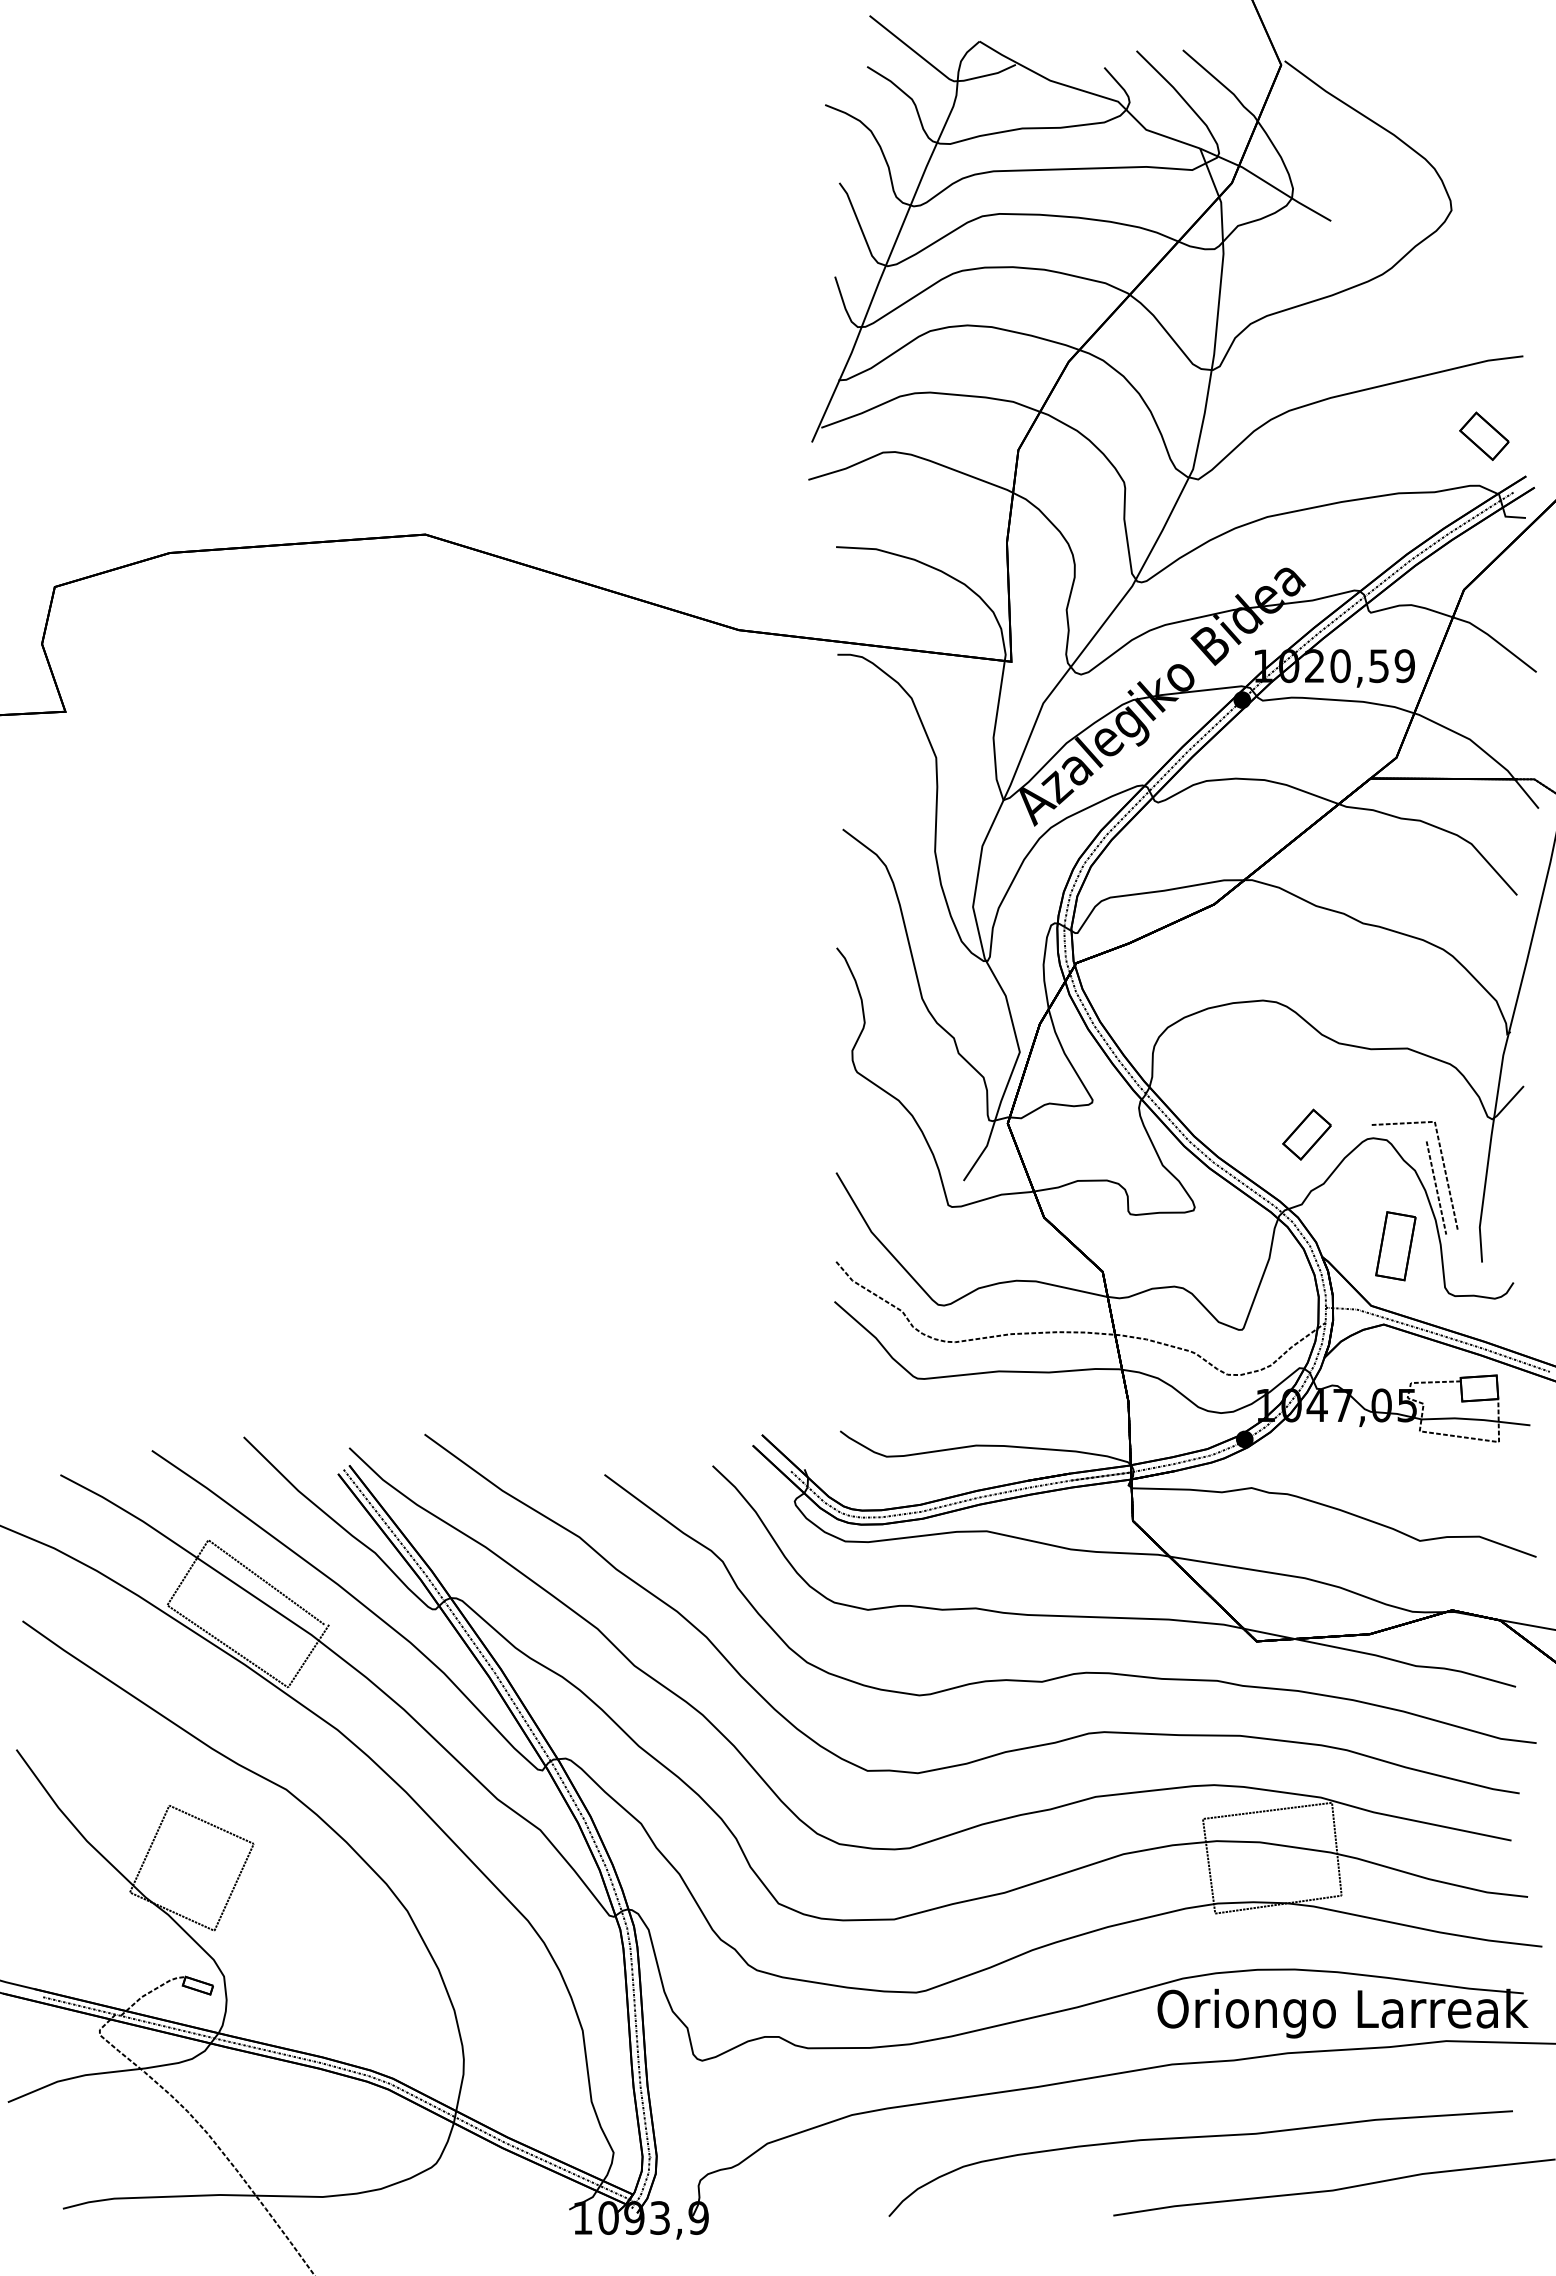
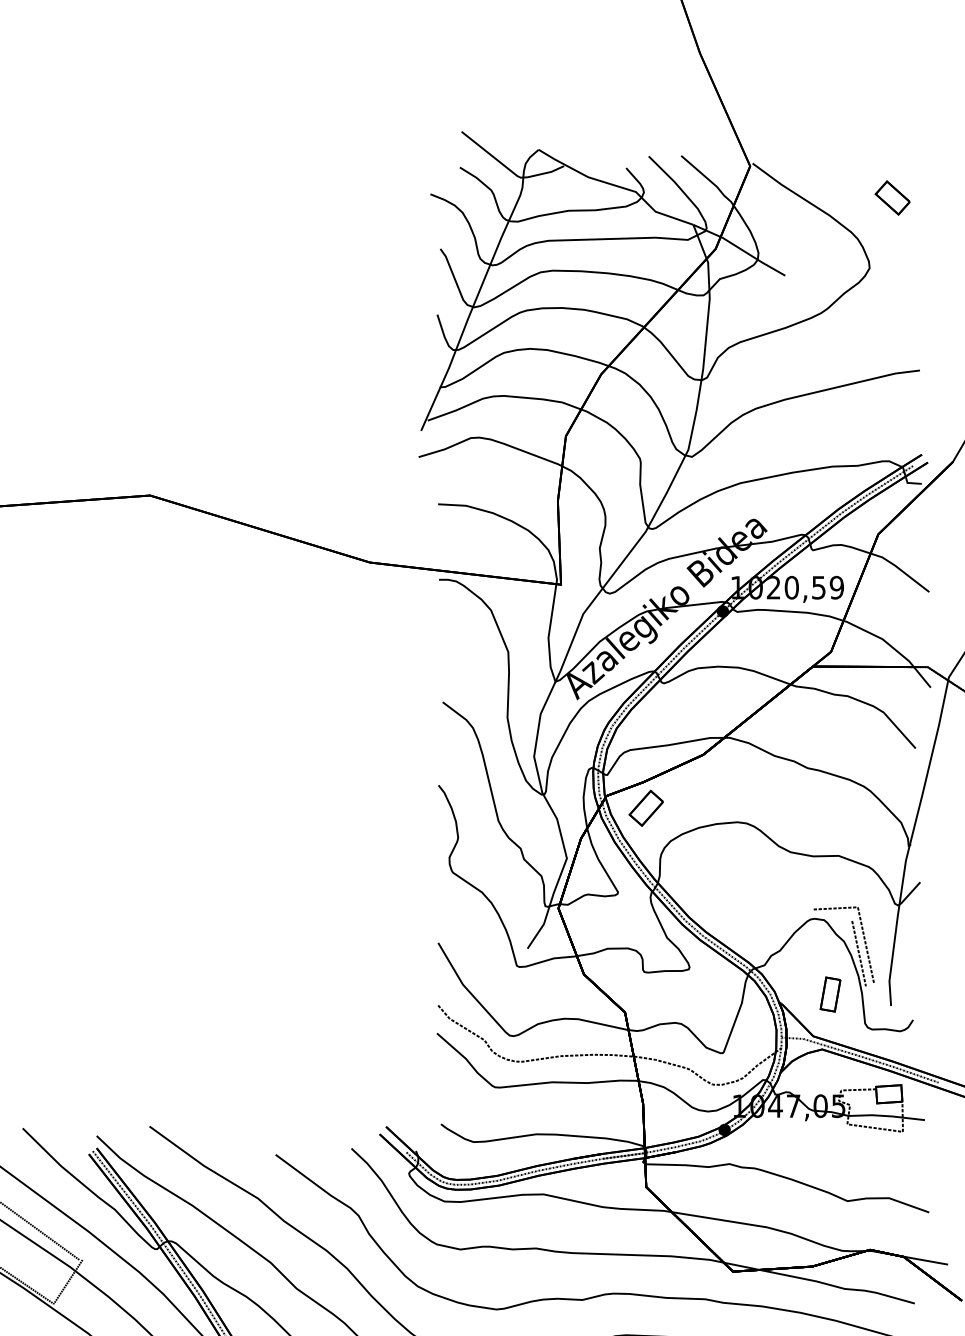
part: (1484, 435) -> (892, 197), moved
part: (1306, 1134) -> (645, 808), moved
part: (1395, 1246) -> (830, 994), size x0.71

